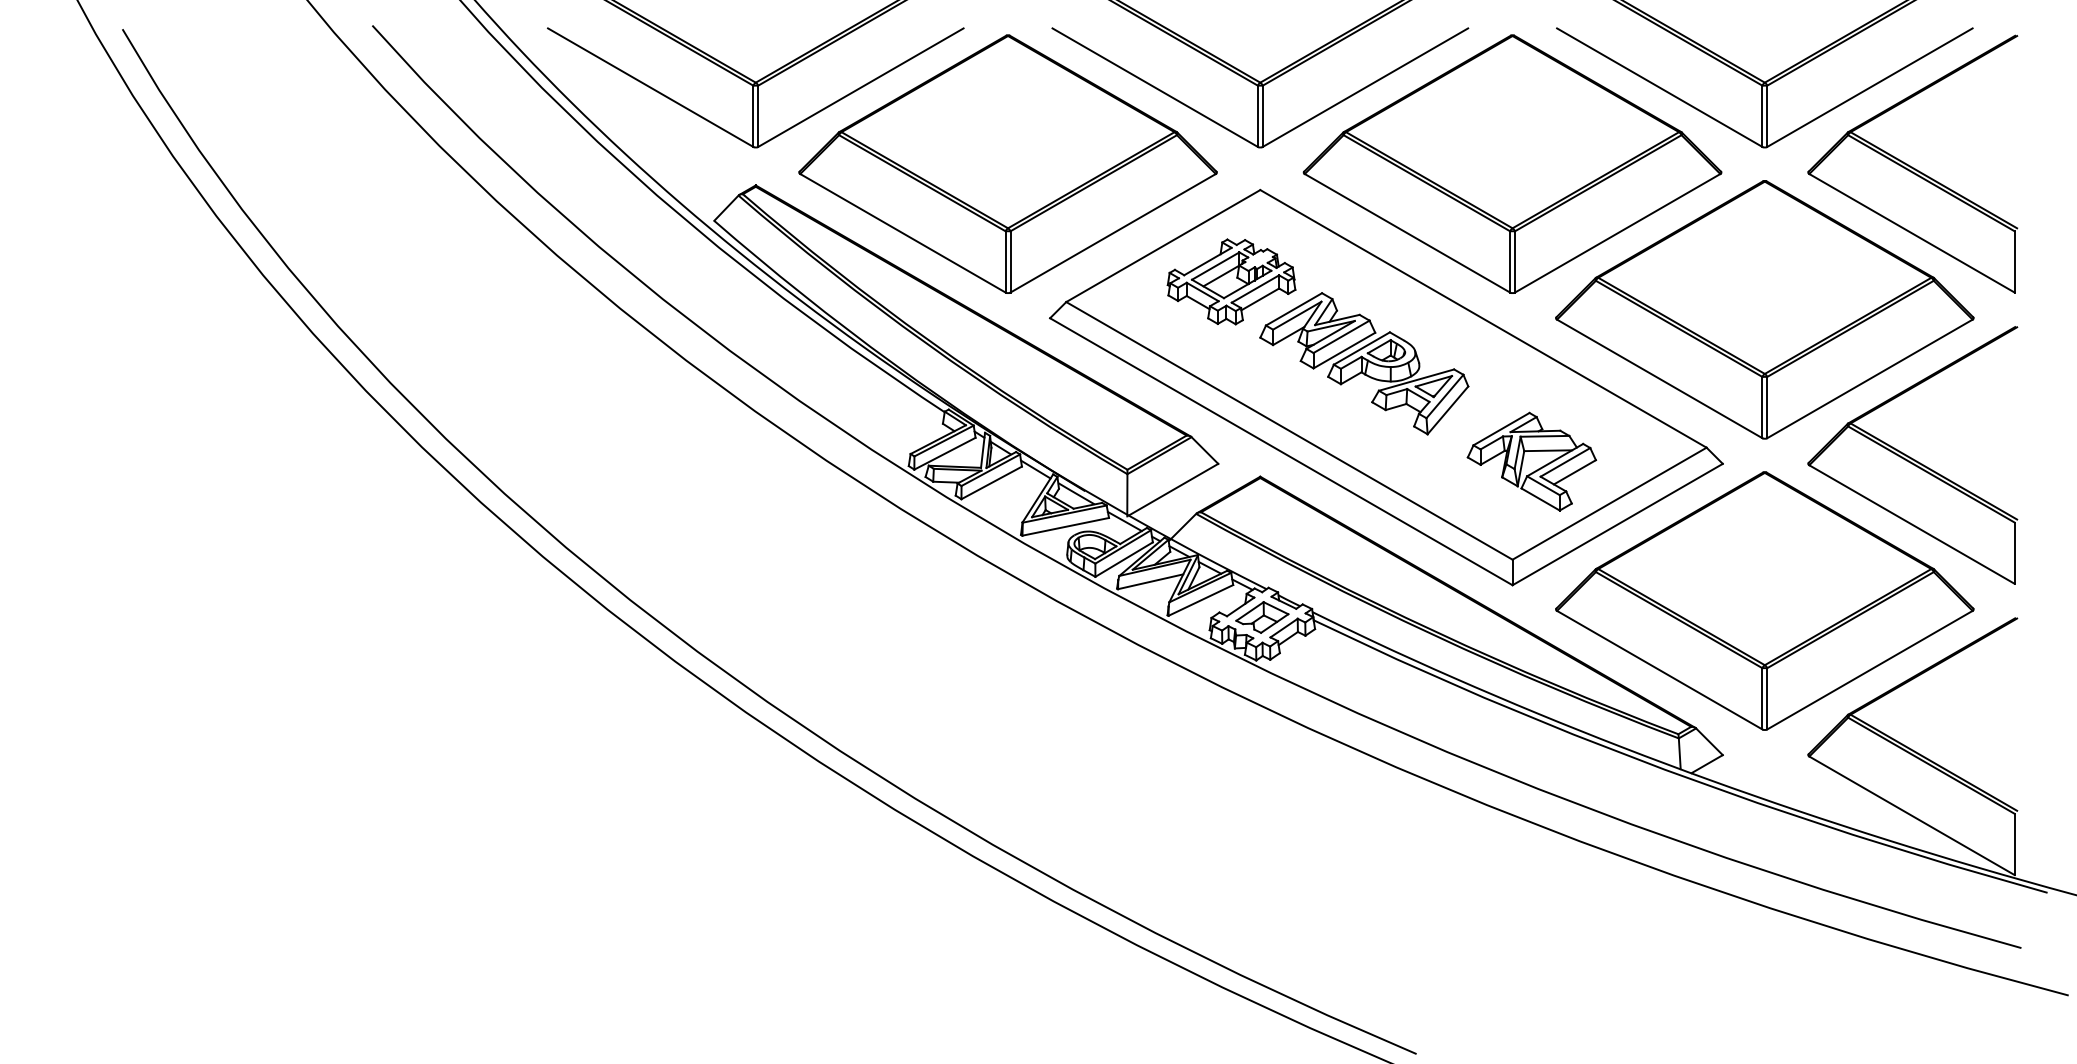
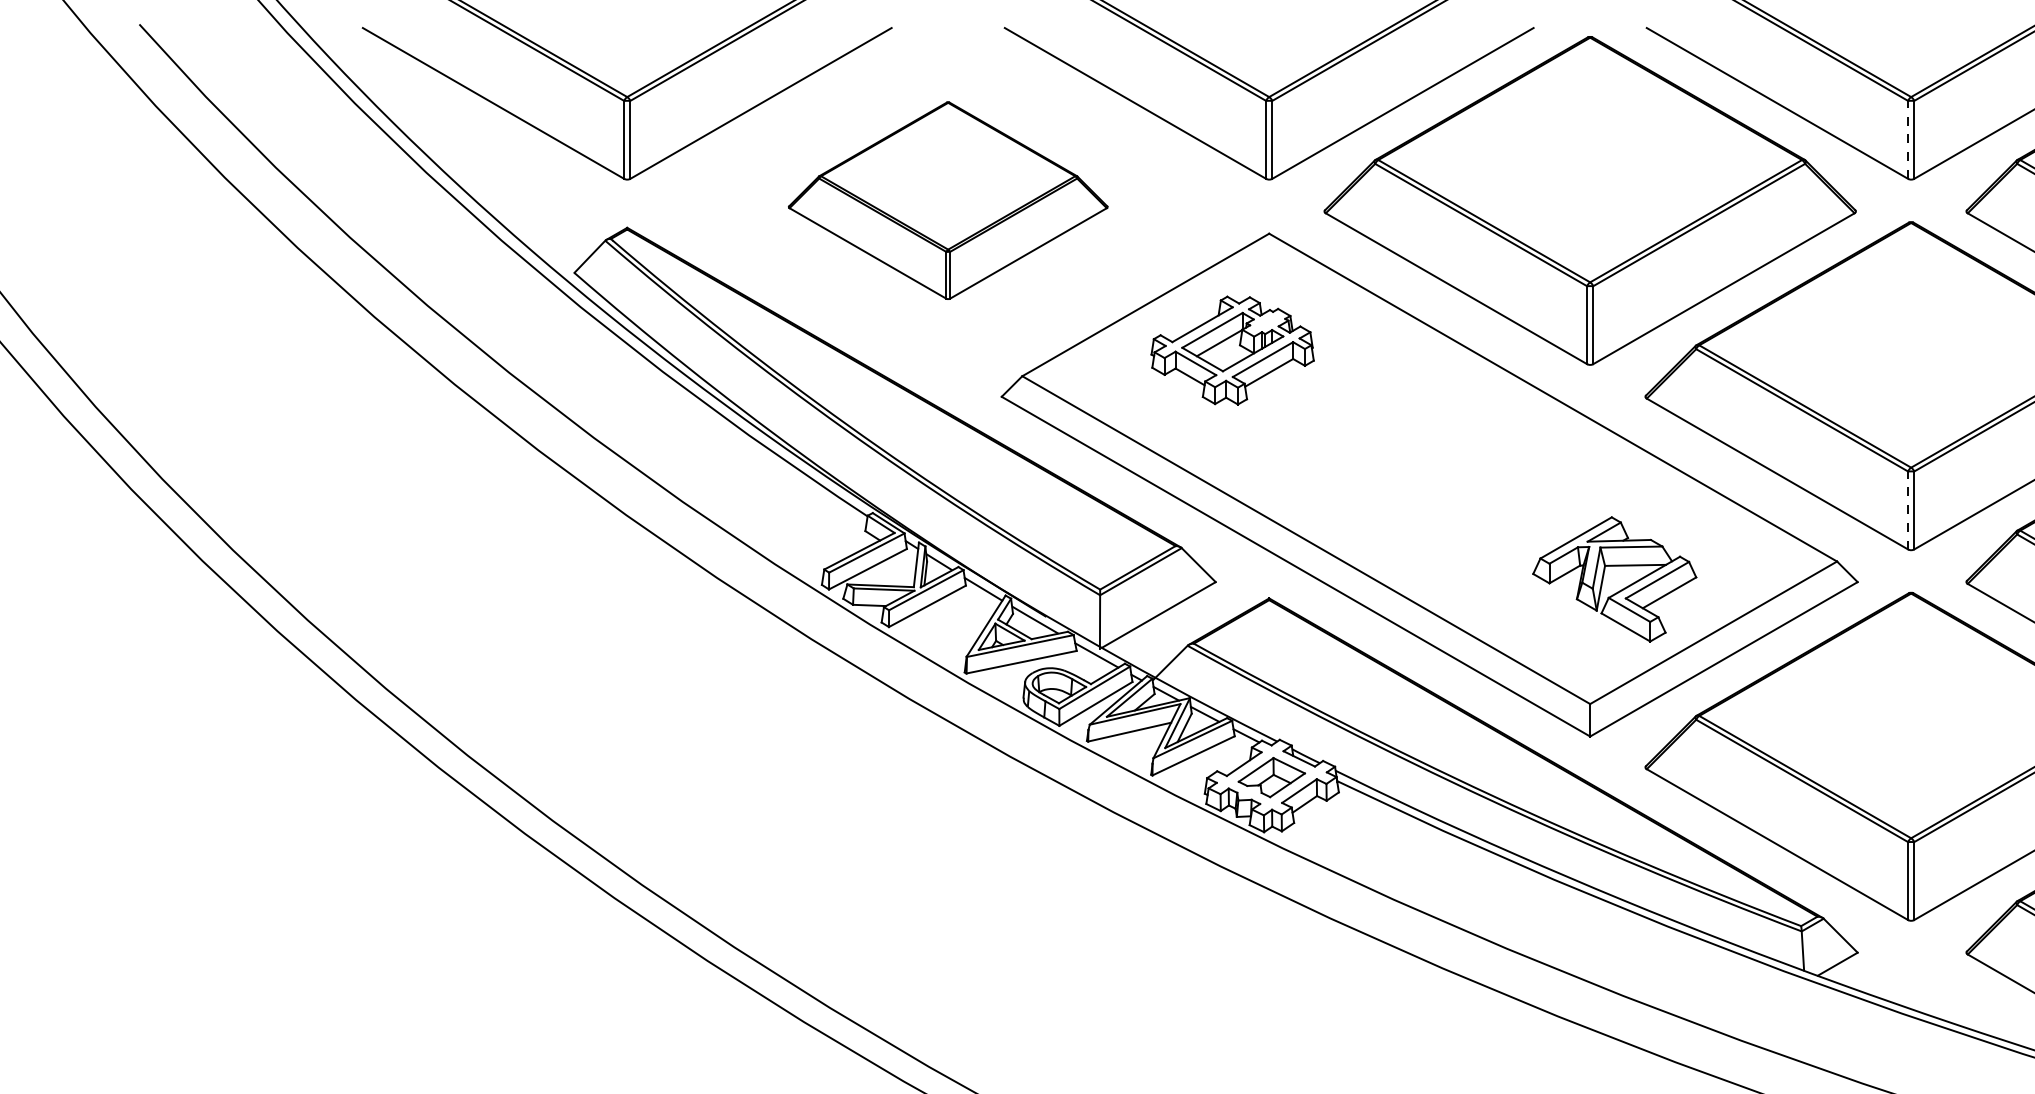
line: (1762, 116) -> (1908, 140), solid -> dashed
part: (1007, 163) -> (947, 199), size x0.6
part: (1364, 363) -> (1401, 454), removed
line: (1762, 407) -> (1908, 510), solid -> dashed

